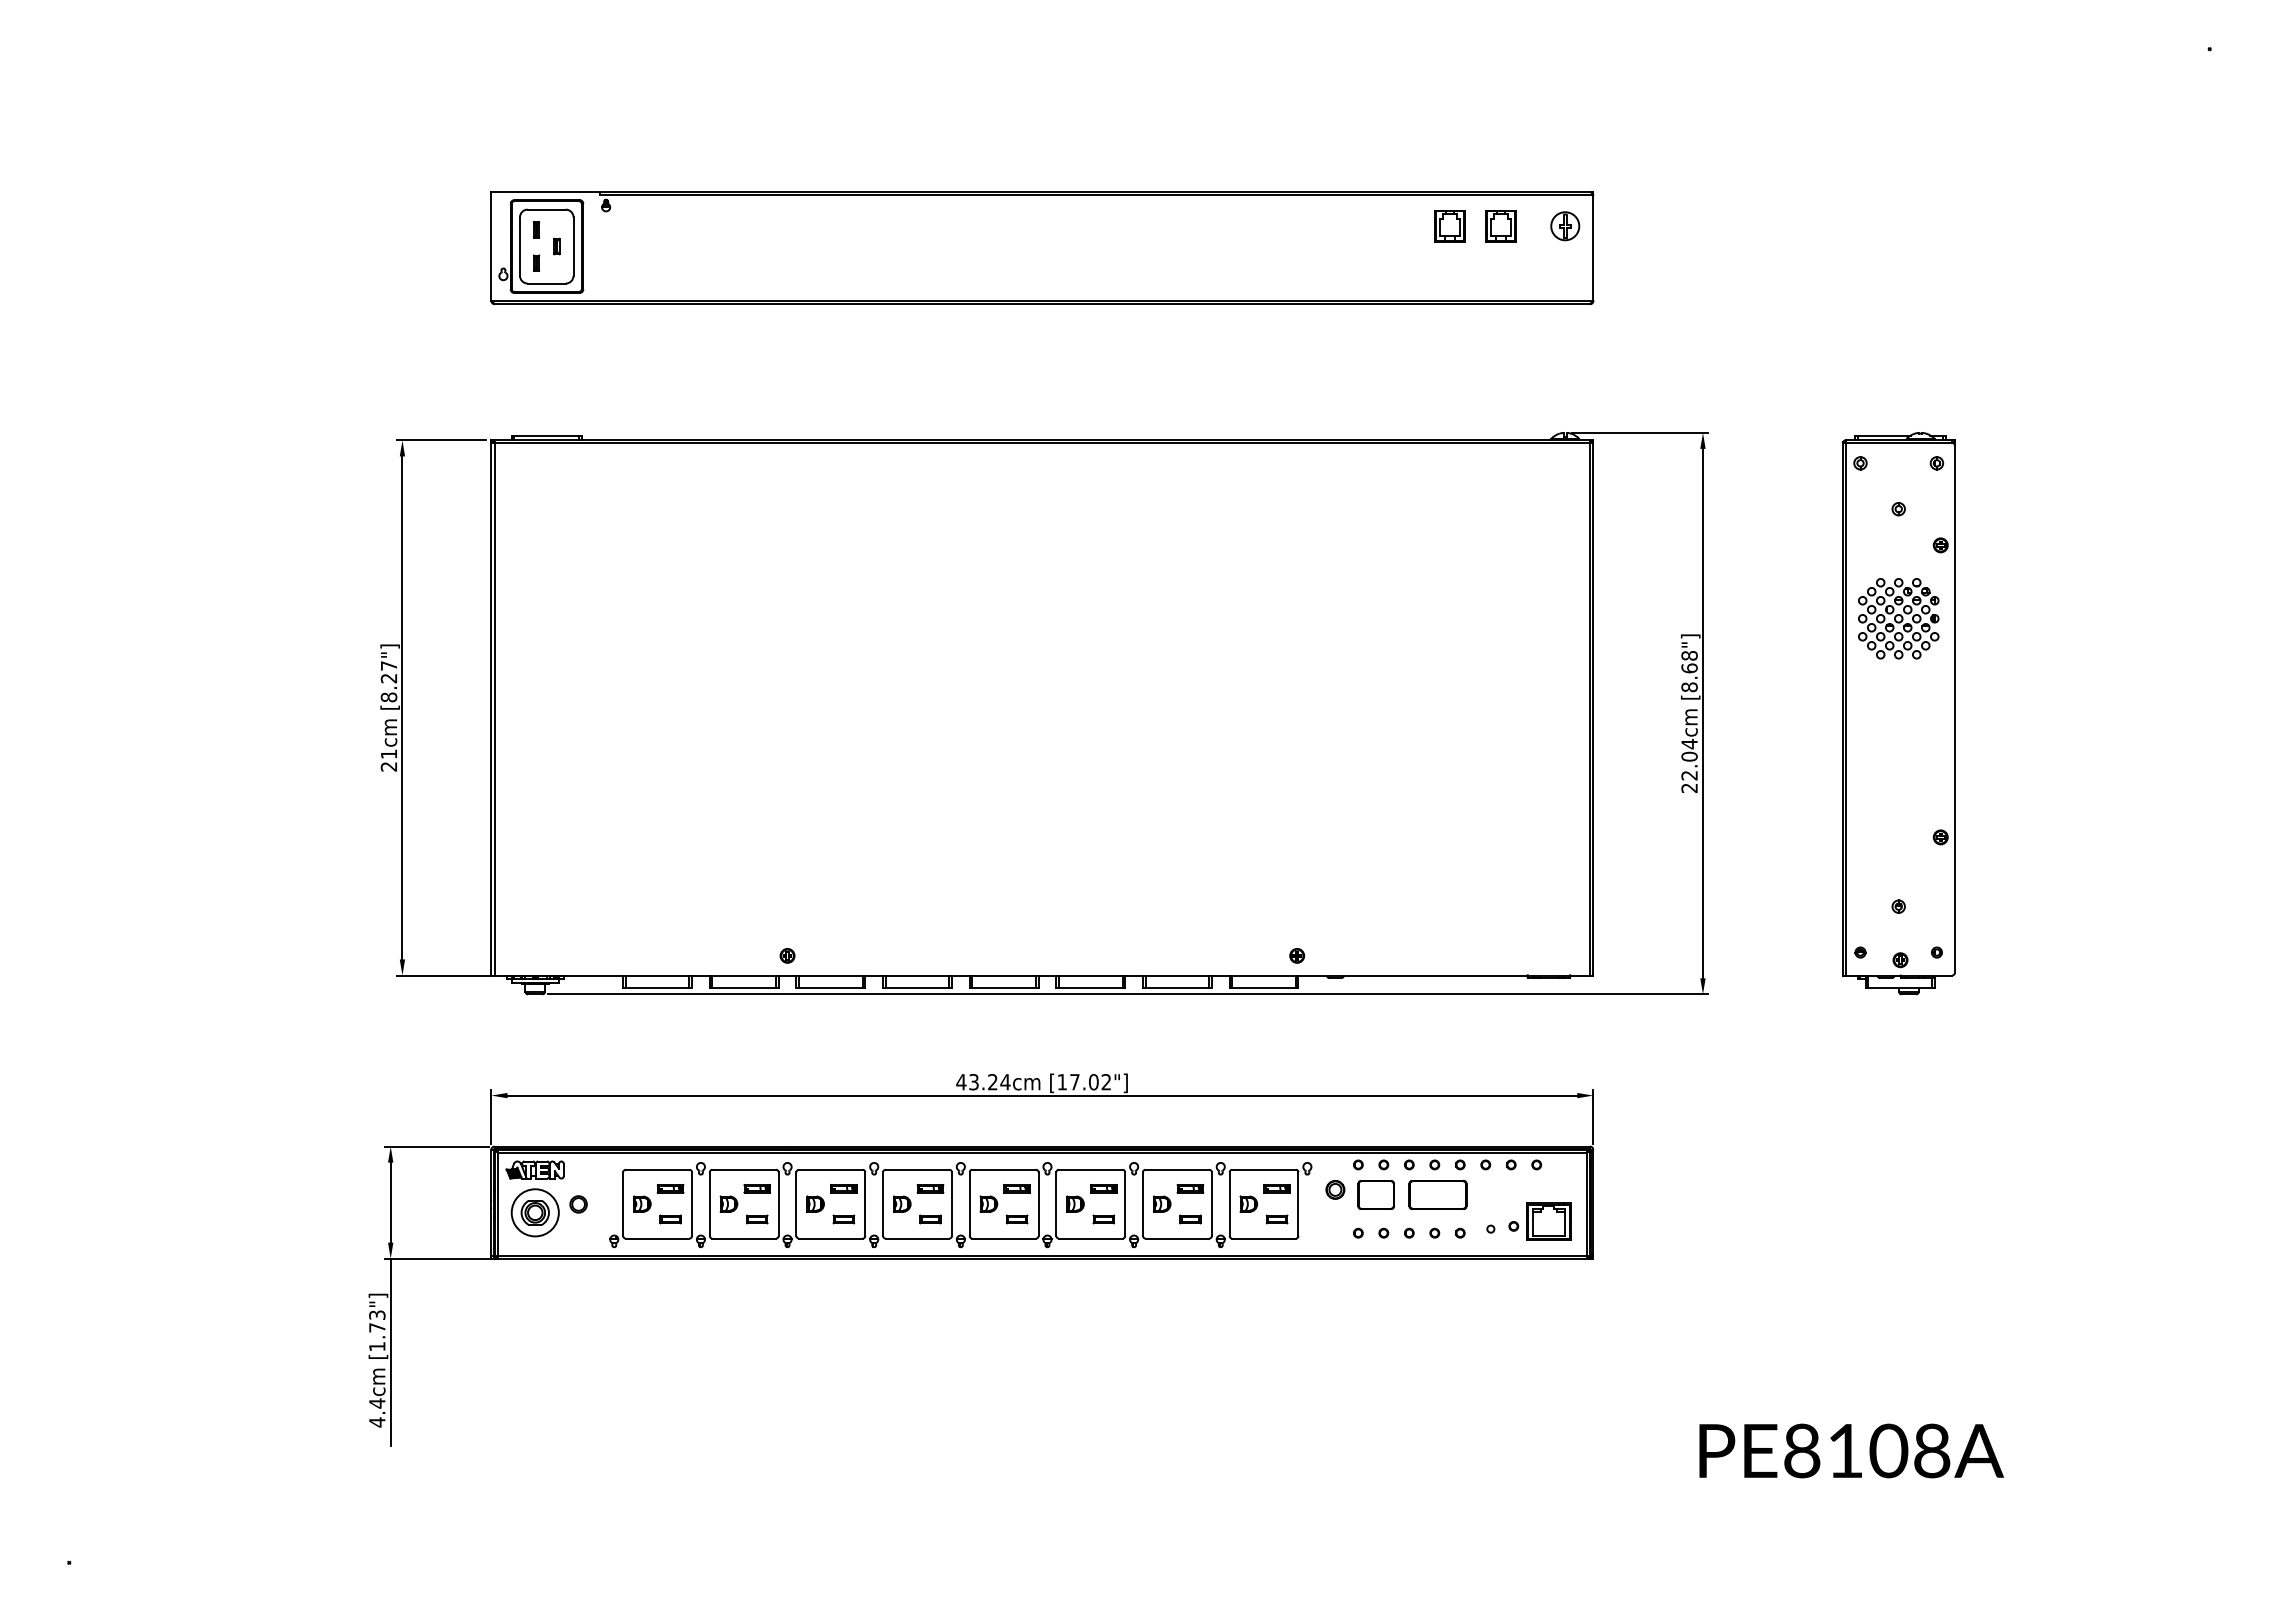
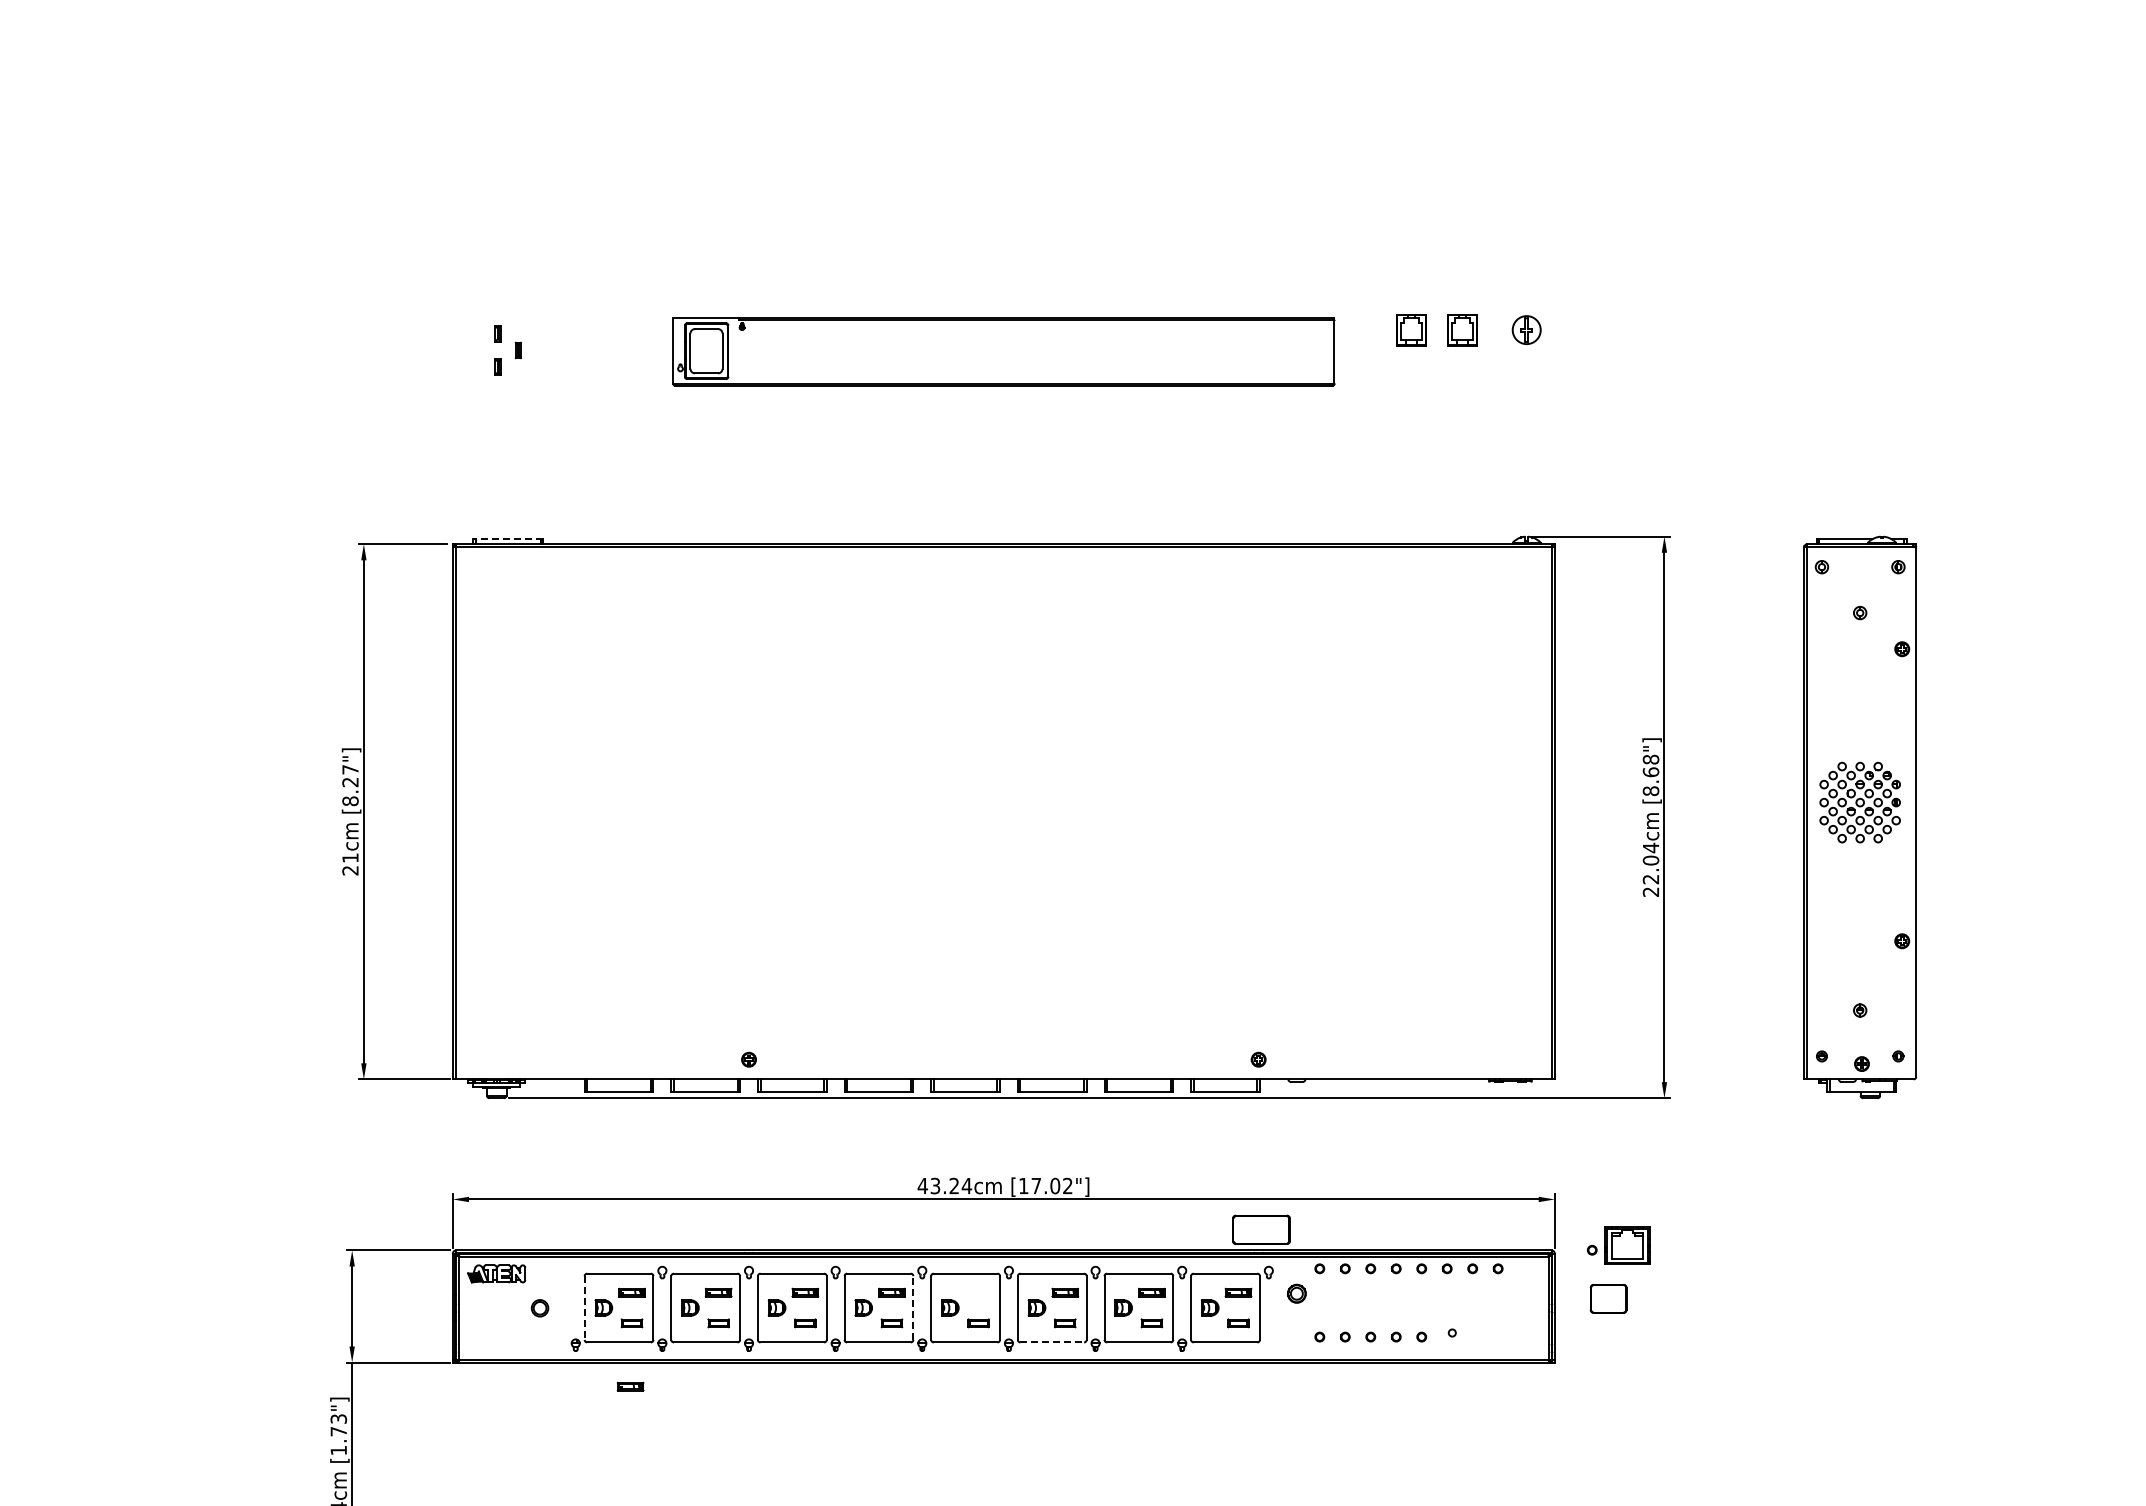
part: (1042, 248) -> (1003, 352), size x0.6
line: (546, 435) -> (507, 539), solid -> dashed
part: (1898, 618) -> (1859, 802), moved
part: (1016, 1188) -> (629, 1386), moved
part: (1375, 1194) -> (1607, 1298), moved
part: (1437, 1194) -> (1260, 1229), moved
line: (623, 1204) -> (584, 1308), solid -> dashed
line: (951, 1204) -> (912, 1308), solid -> dashed
part: (534, 1212) -> (495, 1316), removed
part: (1539, 1221) -> (1617, 1245), moved
line: (1090, 1238) -> (1051, 1342), solid -> dashed

